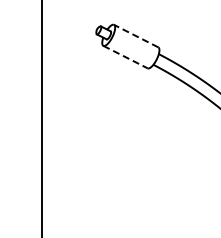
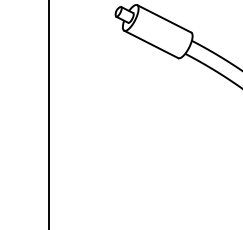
line: (136, 36) -> (164, 19), dashed -> solid
line: (125, 57) -> (151, 44), dashed -> solid

